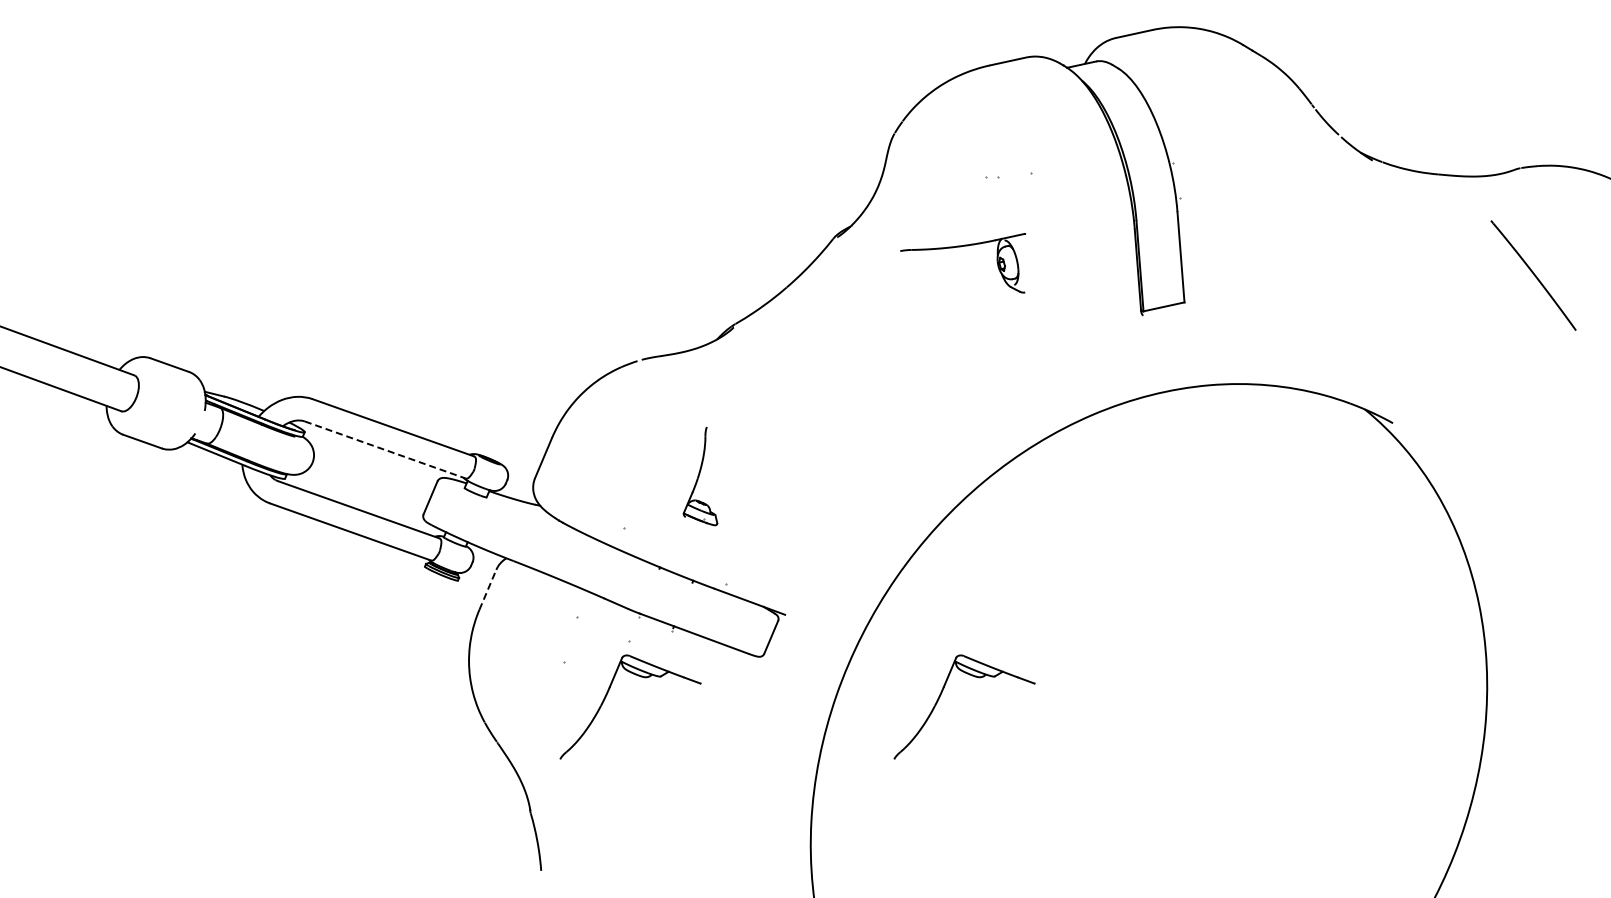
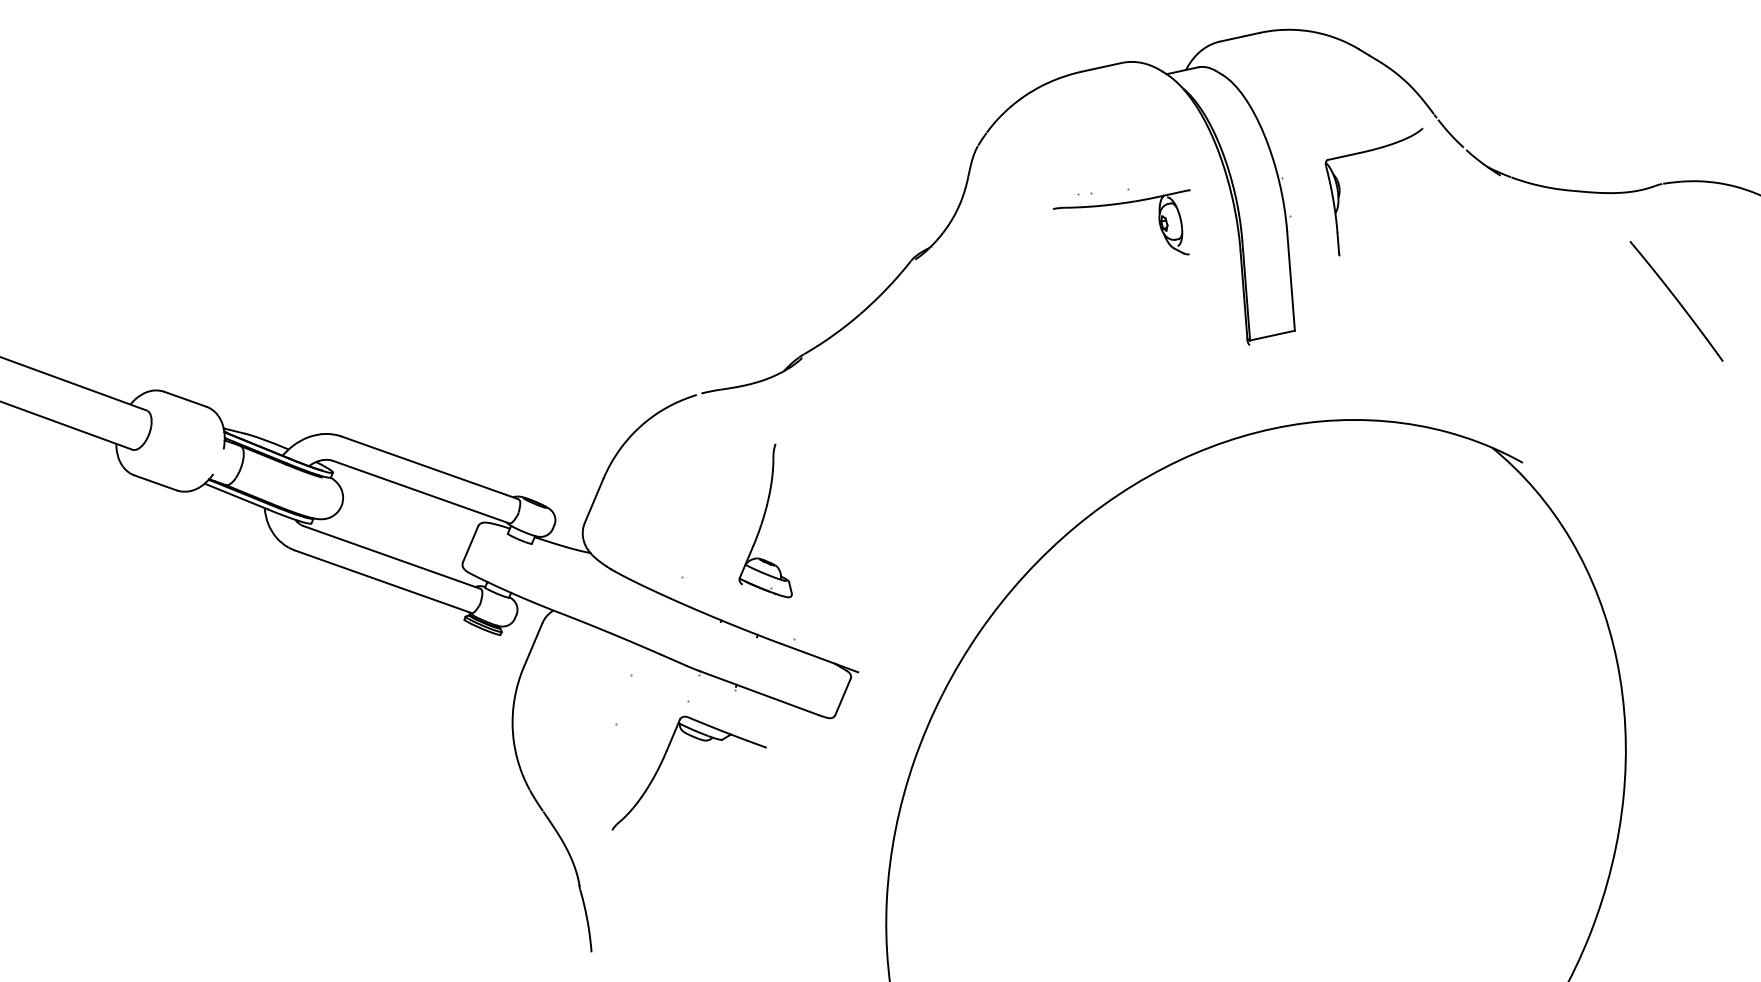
part: (1226, 175) -> (1340, 191), added
part: (961, 247) -> (1119, 205), moved
line: (385, 450) -> (421, 492), dashed -> solid
part: (700, 476) -> (765, 521), size x1.43
line: (487, 589) -> (532, 644), dashed -> solid
part: (941, 695) -> (1029, 760), removed

